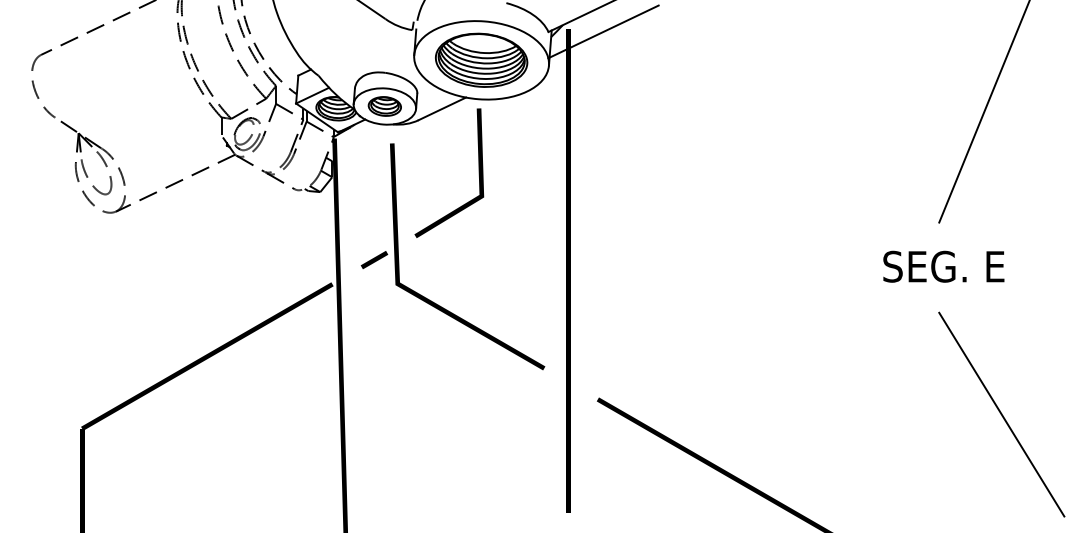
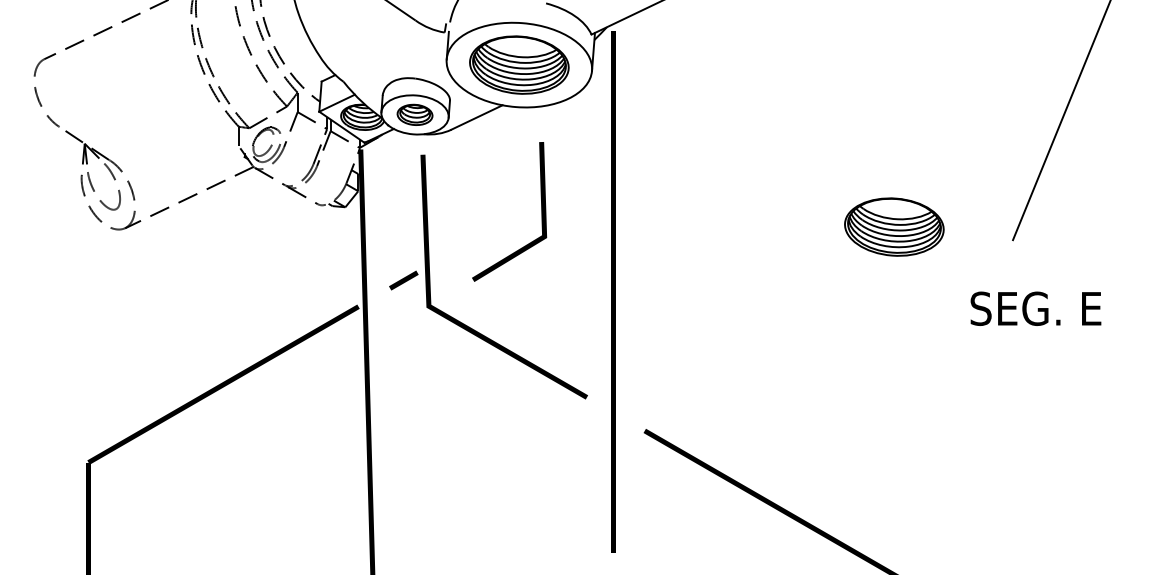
line: (603, 31) -> (650, 34), removed
line: (478, 172) -> (541, 211), moved
part: (829, 209) -> (894, 226), added
text: (943, 266) -> (1035, 308), moved
line: (1001, 414) -> (1080, 447), removed

